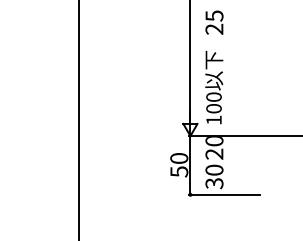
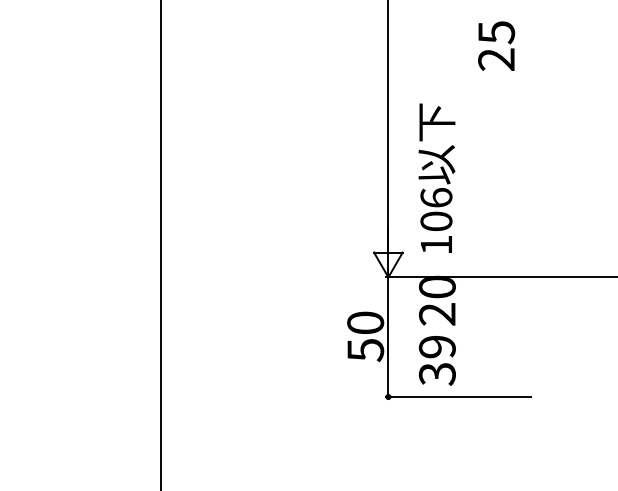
text: (214, 22) -> (496, 45), moved
text: (213, 96) -> (435, 196), 100 -> 106
text: (214, 169) -> (437, 345), 30 -> 39

